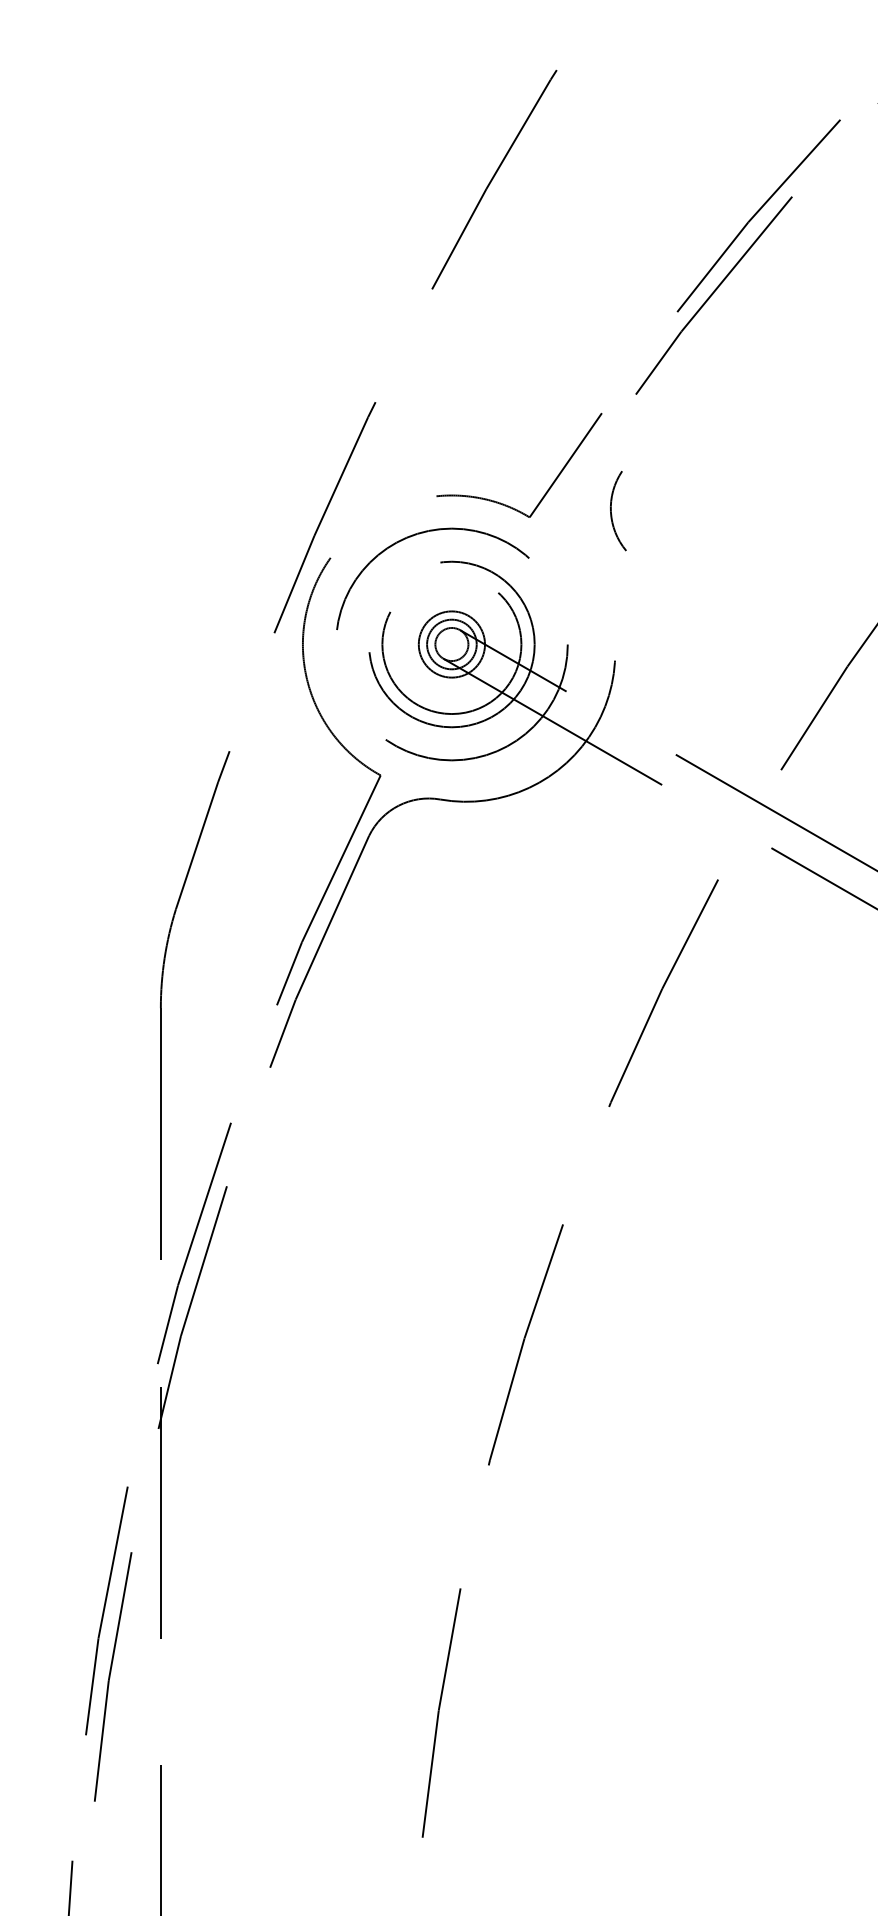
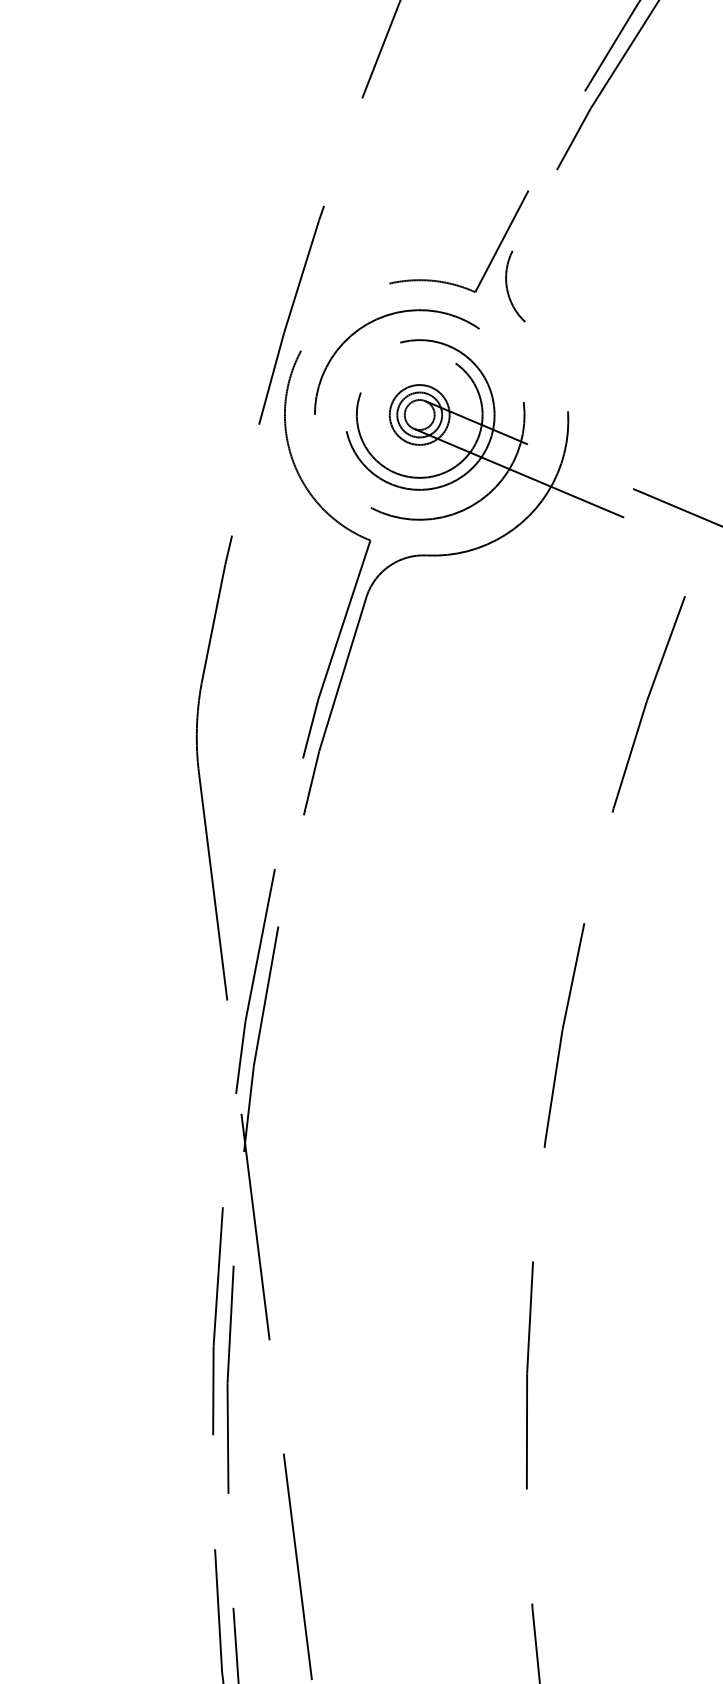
arc: (612, 514) -> (508, 290), moved

